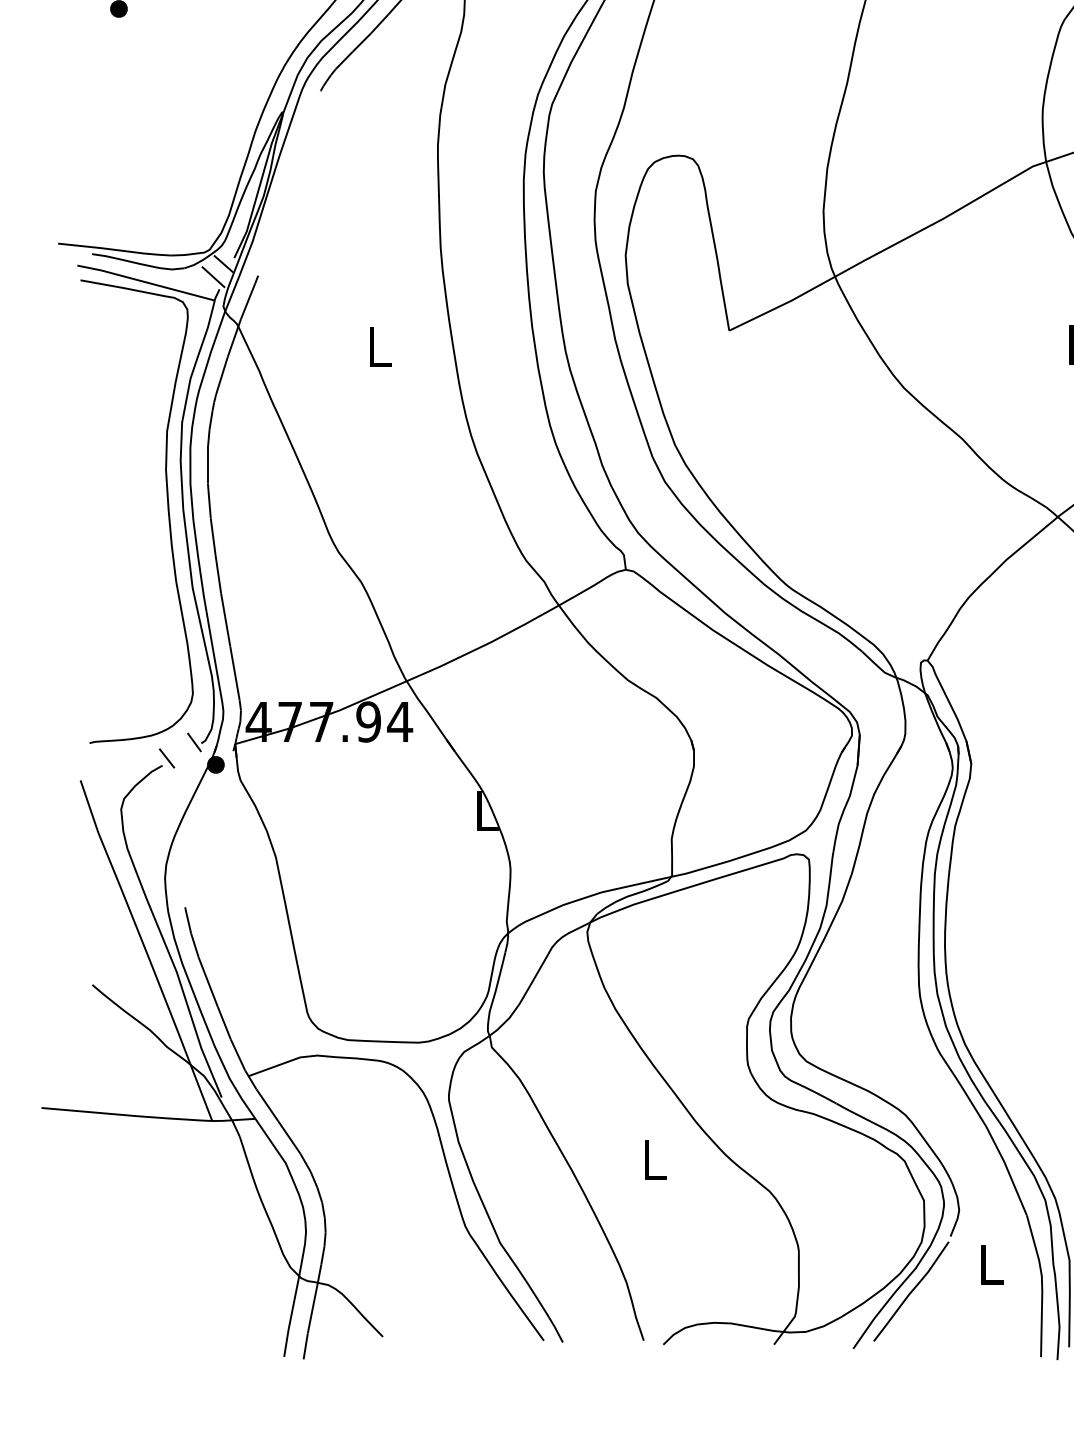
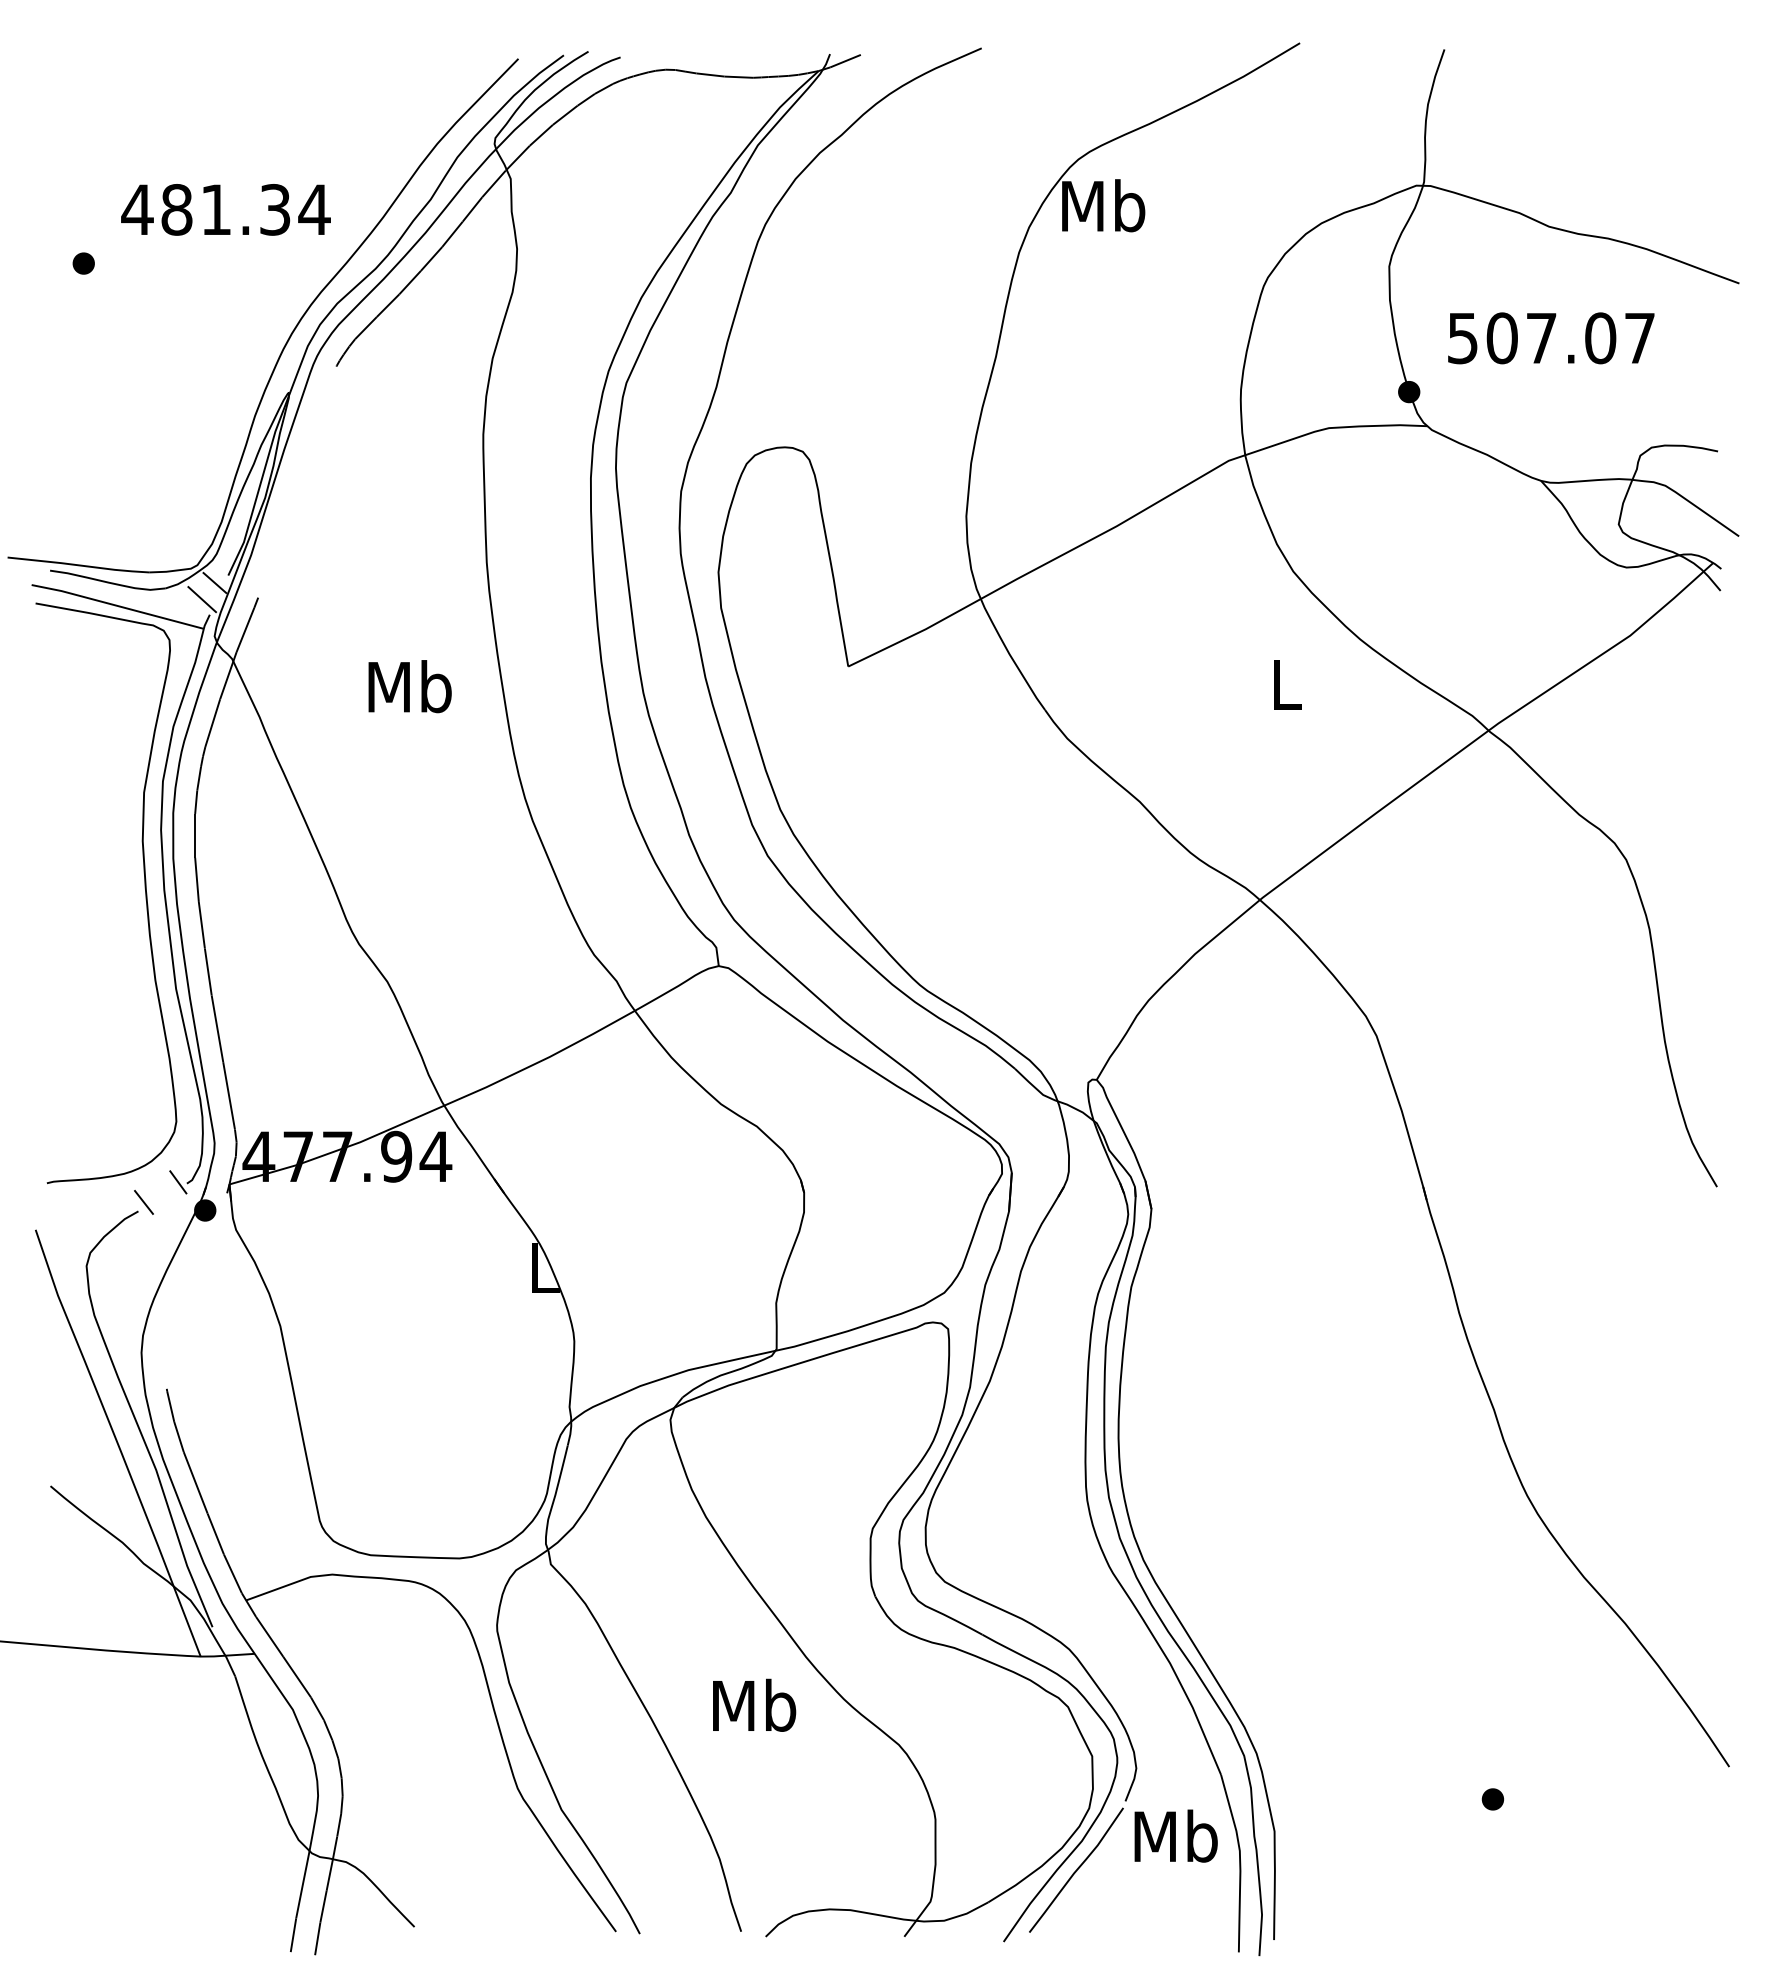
text: (378, 346) -> (409, 686), L -> Mb
text: (654, 1159) -> (754, 1704), L -> Mb
text: (990, 1263) -> (1175, 1835), L -> Mb

